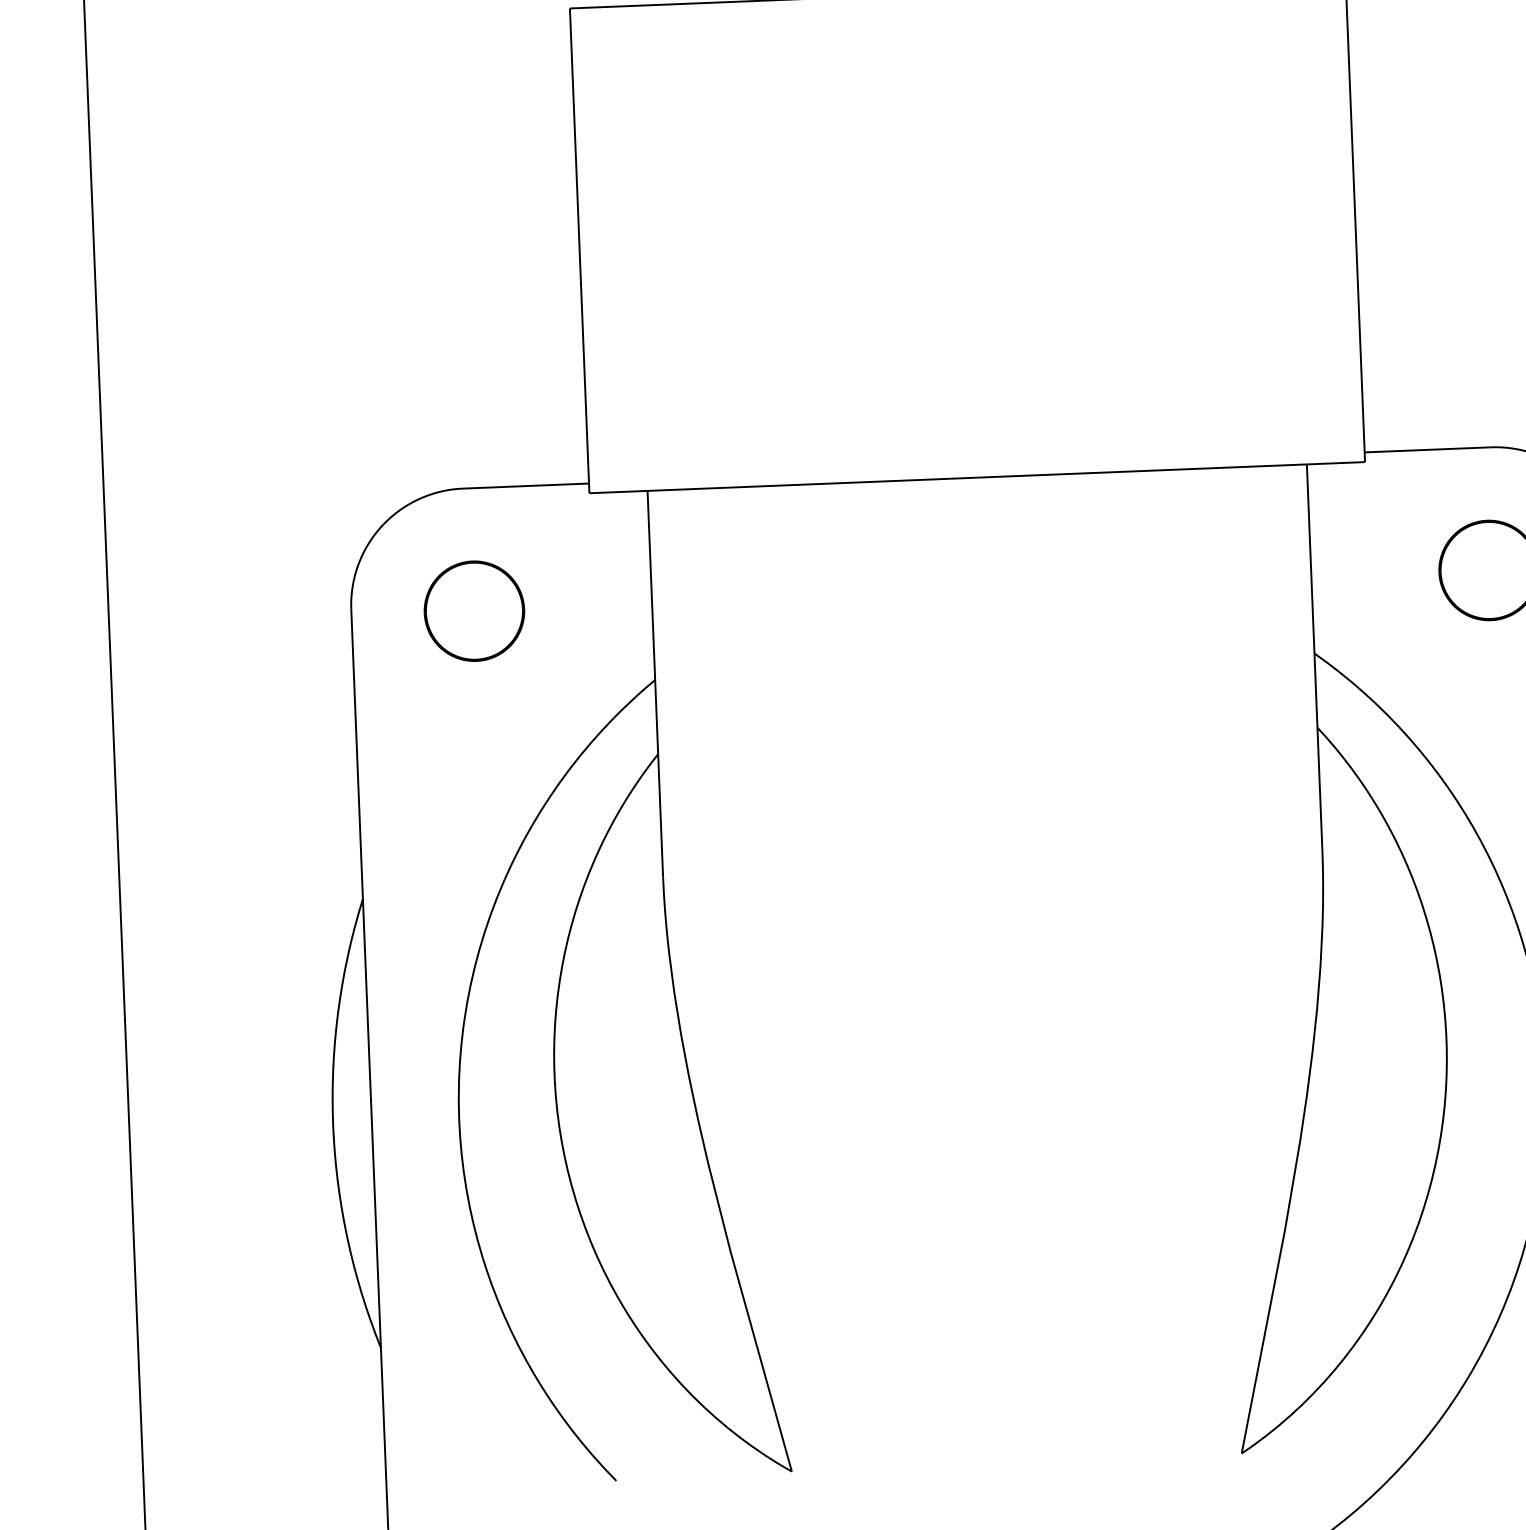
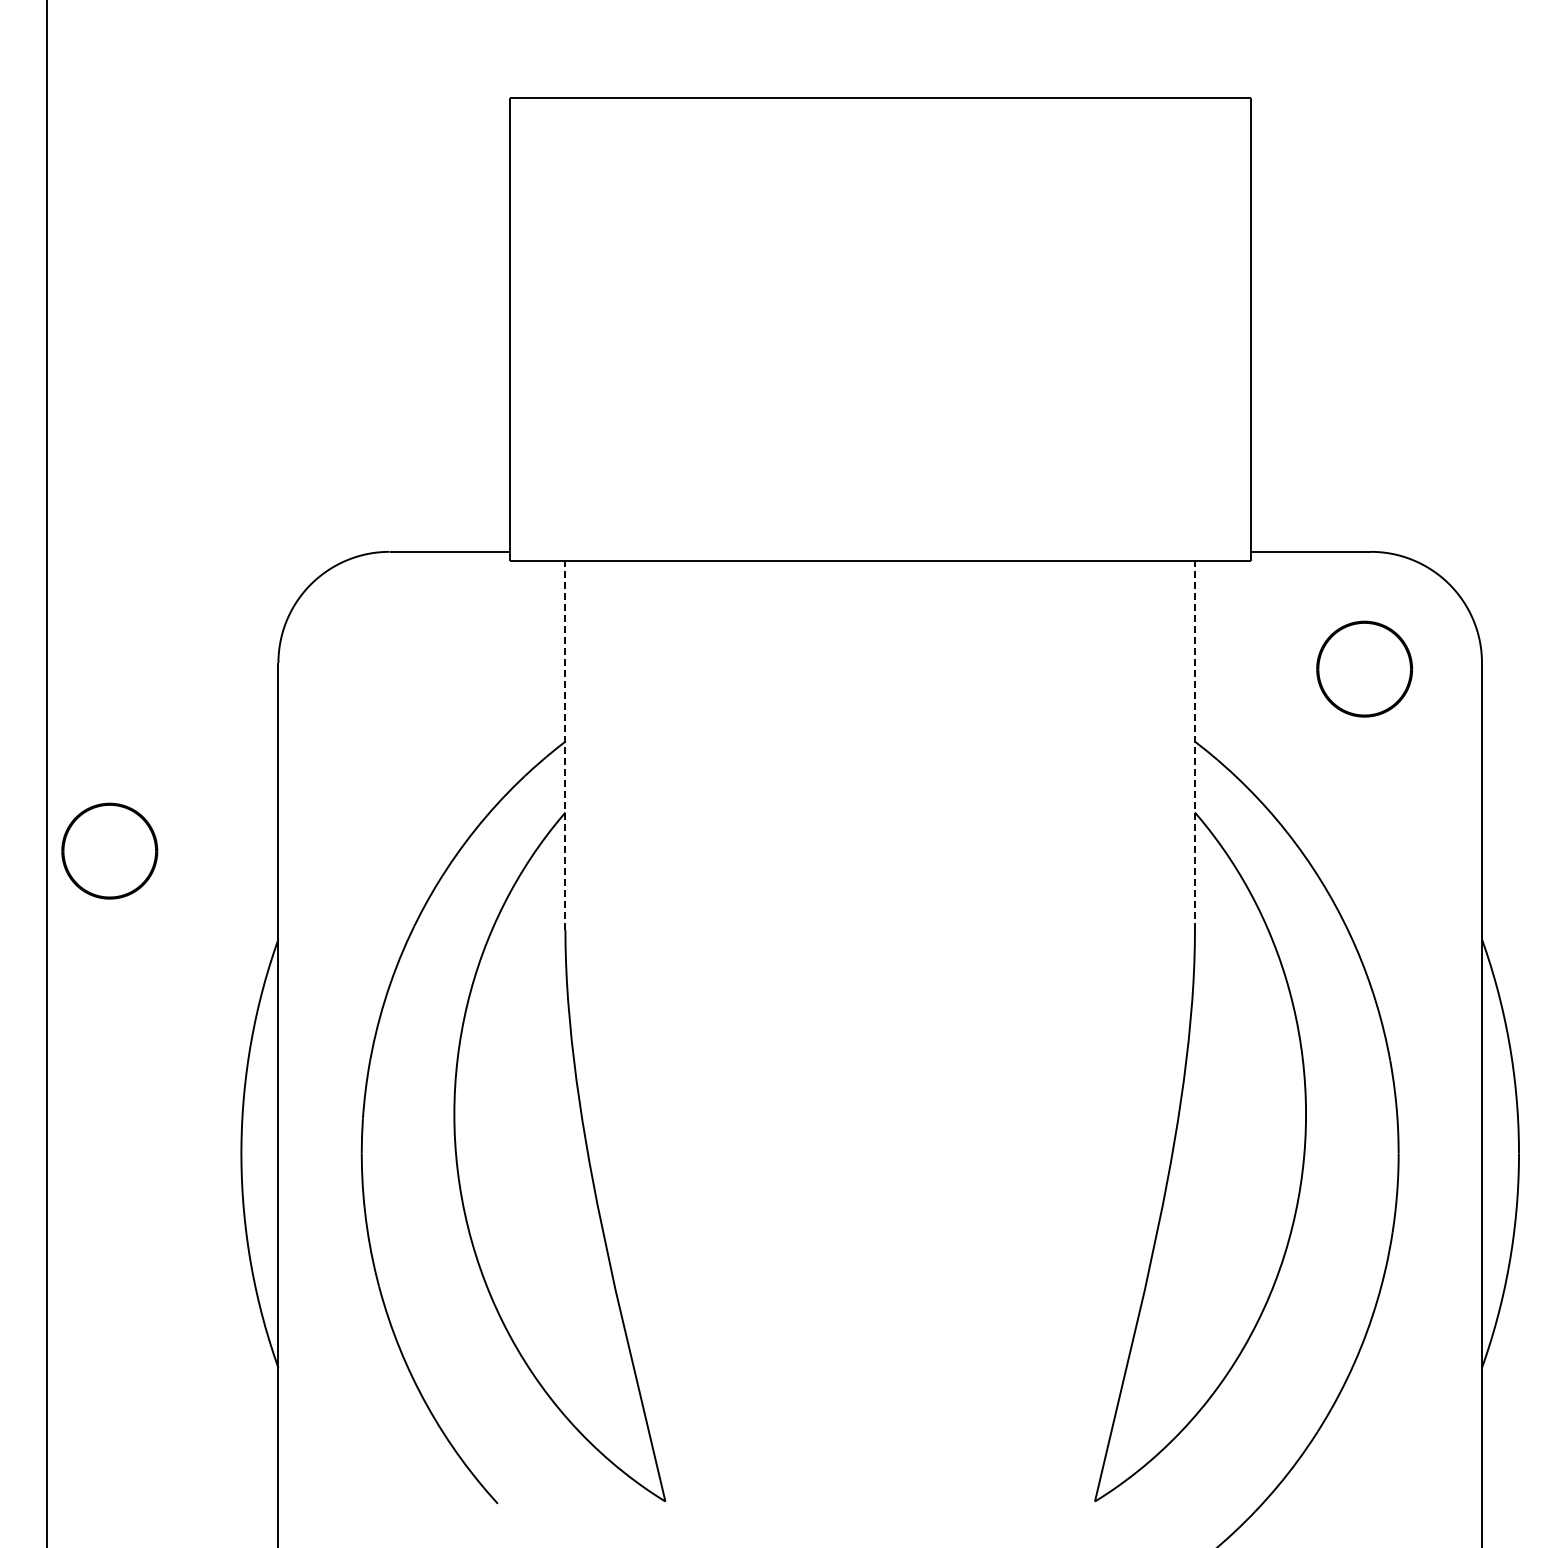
part: (474, 610) -> (109, 850), moved
line: (1314, 657) -> (1194, 745), solid -> dashed
line: (655, 684) -> (565, 745), solid -> dashed

